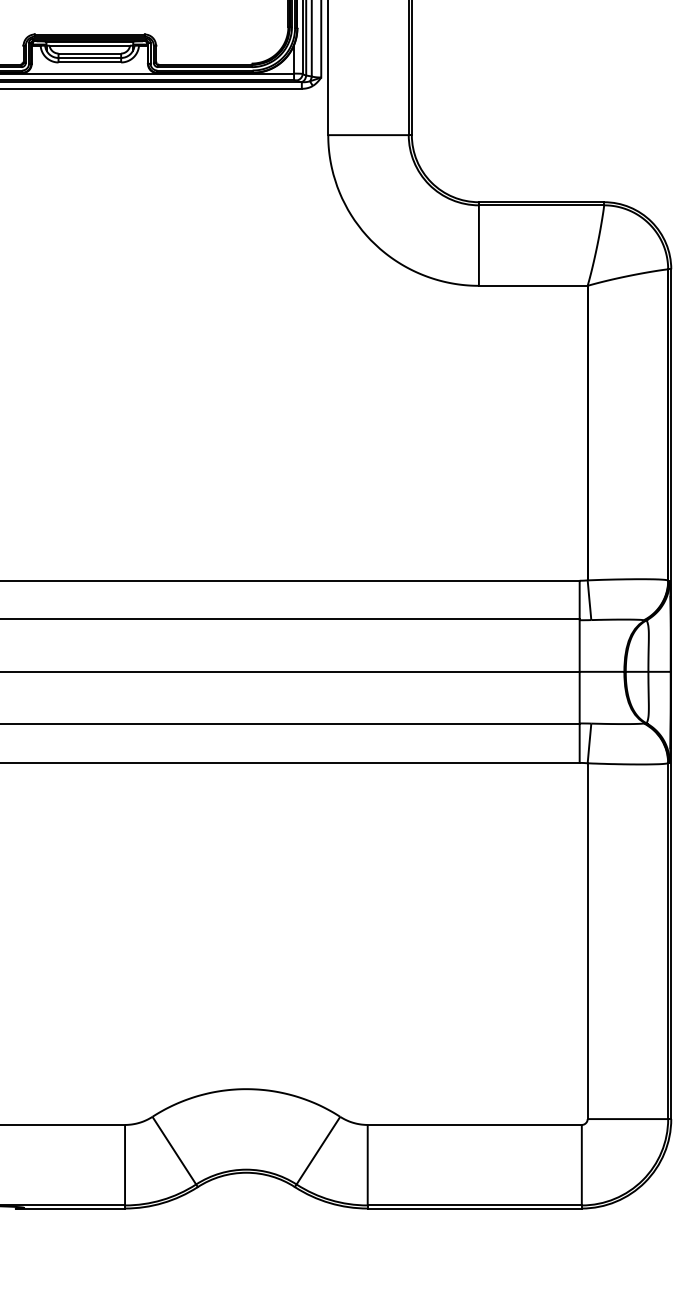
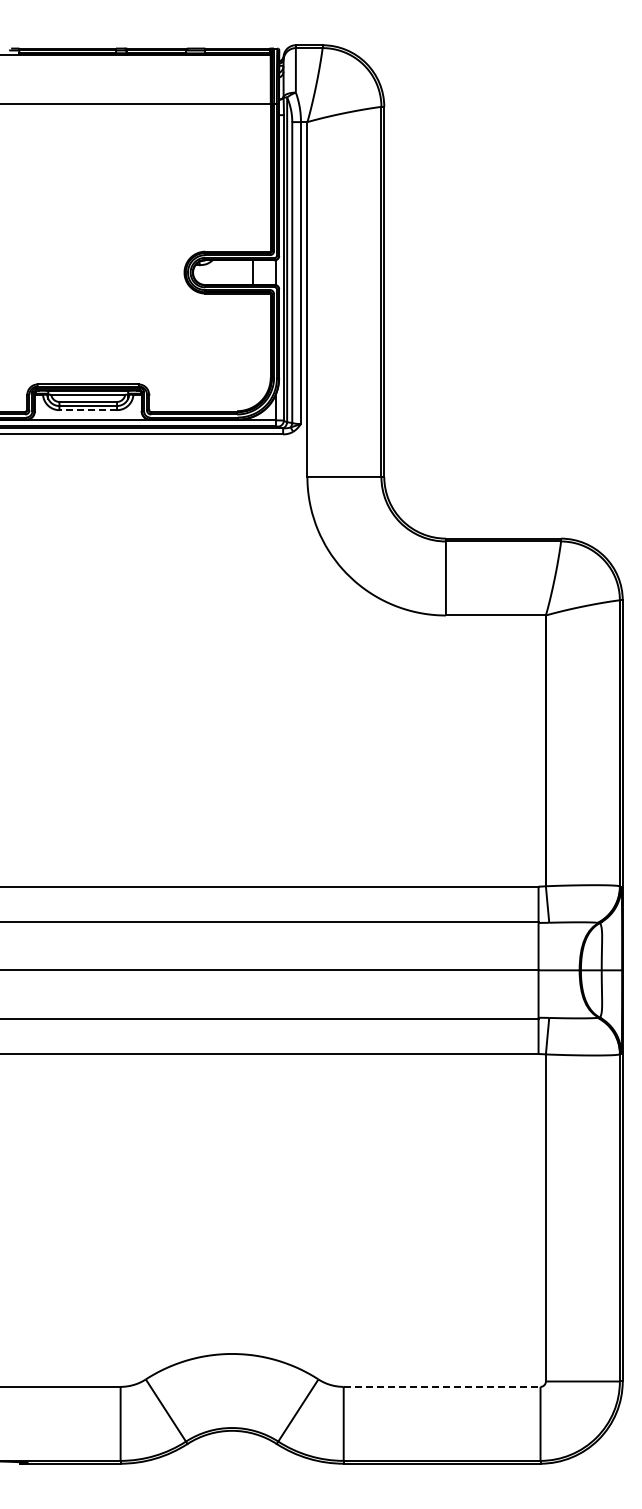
line: (90, 62) -> (88, 410), solid -> dashed
line: (475, 1124) -> (442, 1386), solid -> dashed

